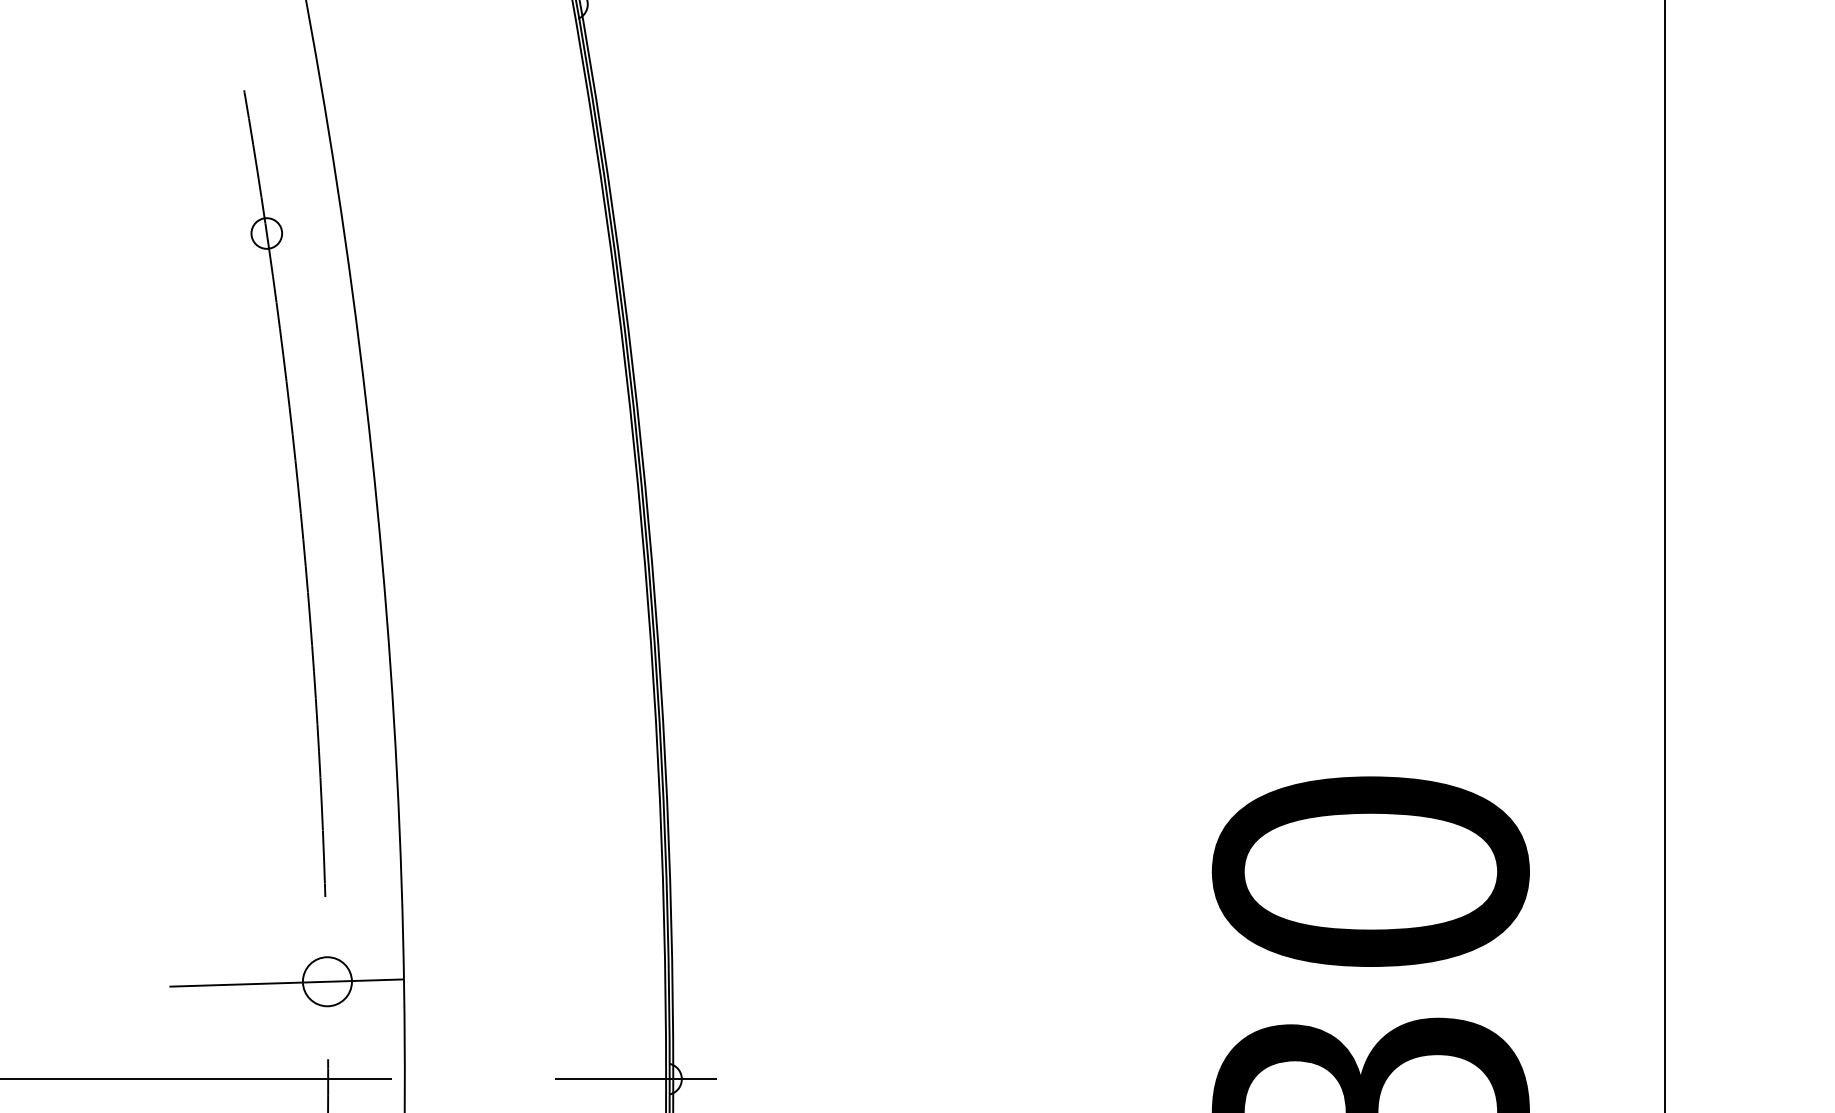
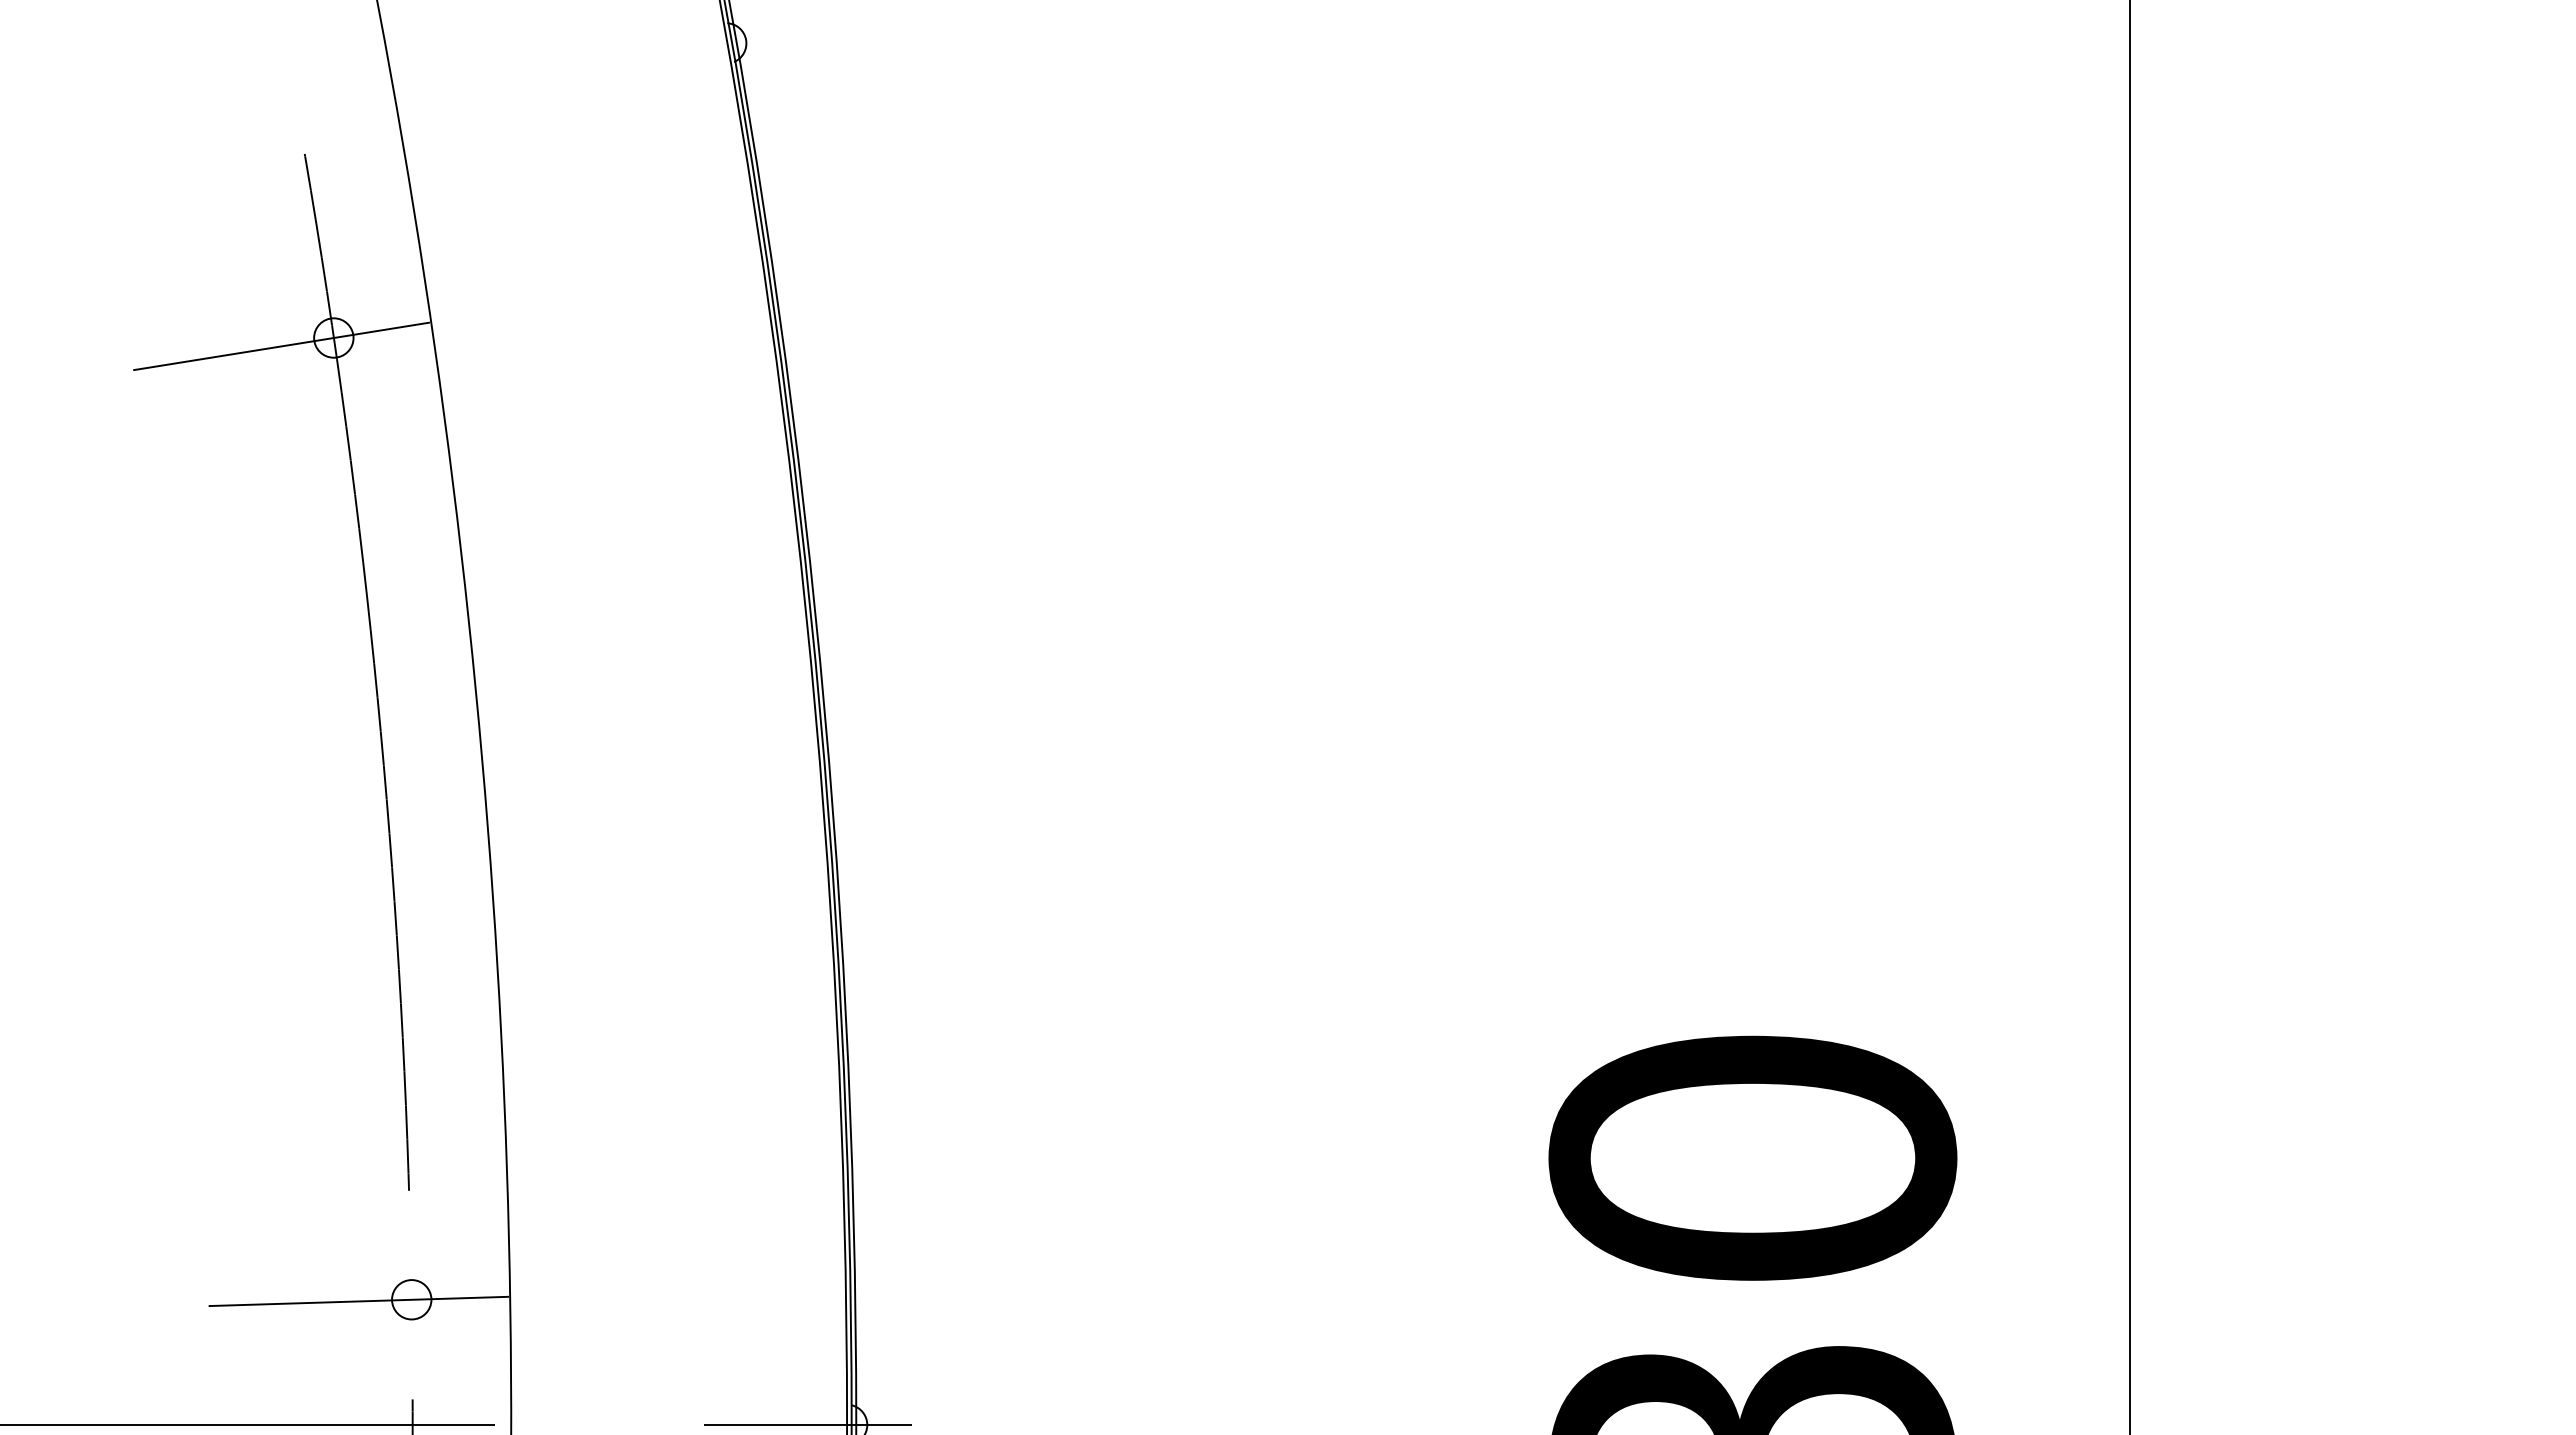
line: (226, 240) -> (281, 346), added
circle: (327, 981) -> (411, 1299), size x0.62

